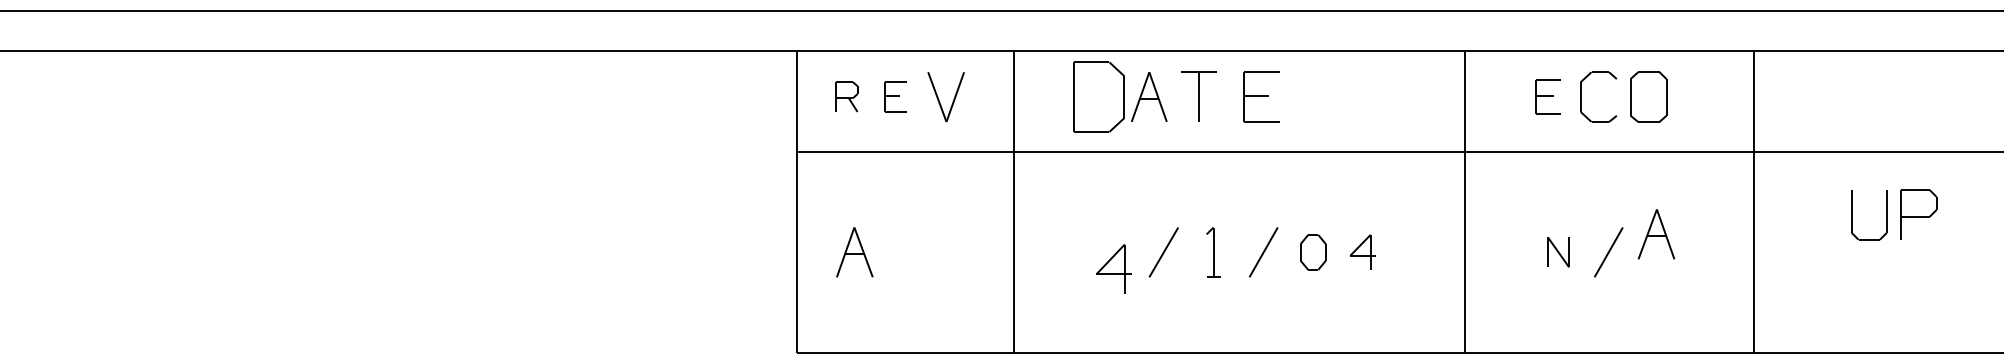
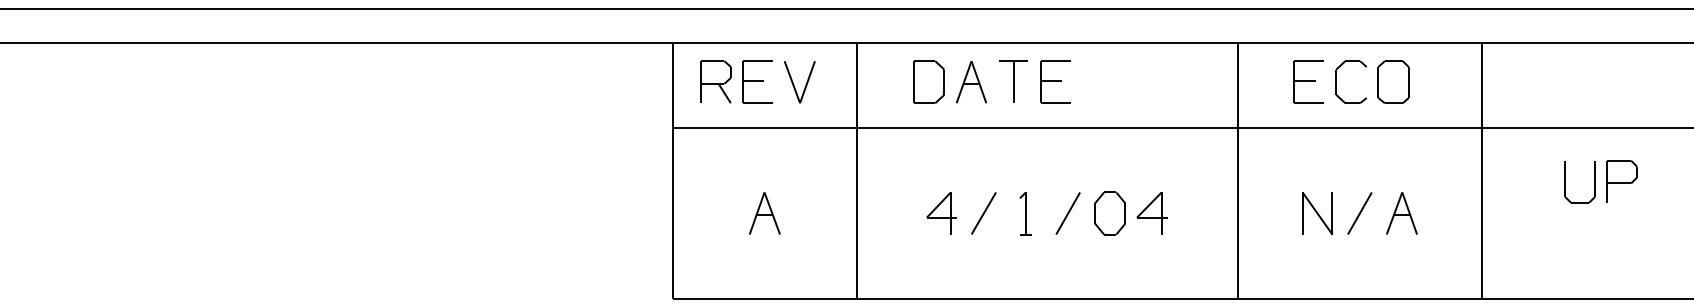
part: (846, 96) -> (715, 81), size x1.67
part: (895, 96) -> (756, 81), size x1.67
part: (1098, 96) -> (928, 81), size x0.71
part: (1261, 96) -> (1055, 81), moved
part: (1547, 96) -> (1308, 81), size x1.43
part: (1656, 234) -> (1401, 213), moved
part: (1362, 251) -> (1151, 212), size x1.43
part: (854, 252) -> (764, 213), moved
part: (1312, 252) -> (1109, 213), size x1.43
part: (1558, 252) -> (1317, 213), size x1.67
part: (1113, 268) -> (941, 212), moved

